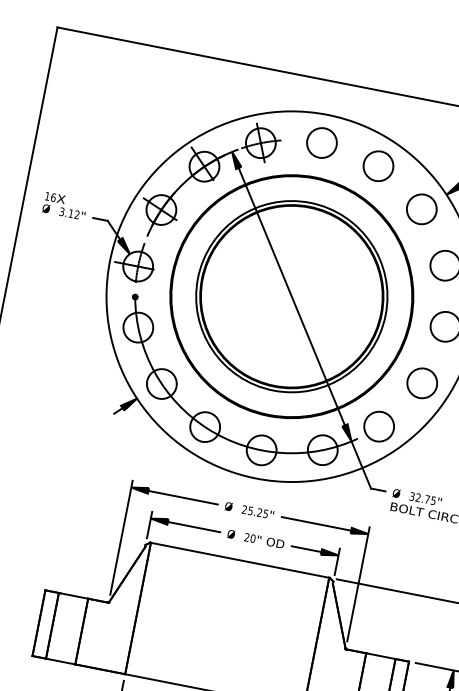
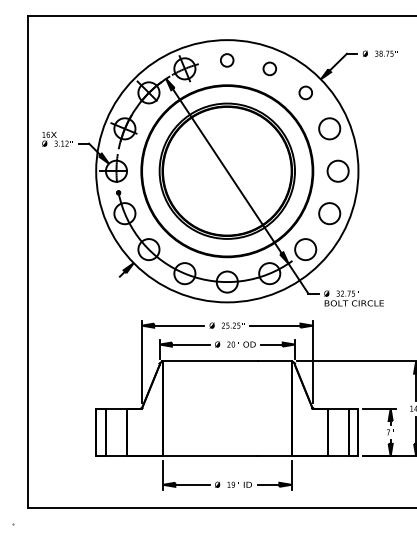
circle: (320, 142) -> (226, 60), size x0.6
circle: (378, 165) -> (269, 68), size x0.6
circle: (421, 208) -> (305, 92), size x0.6

